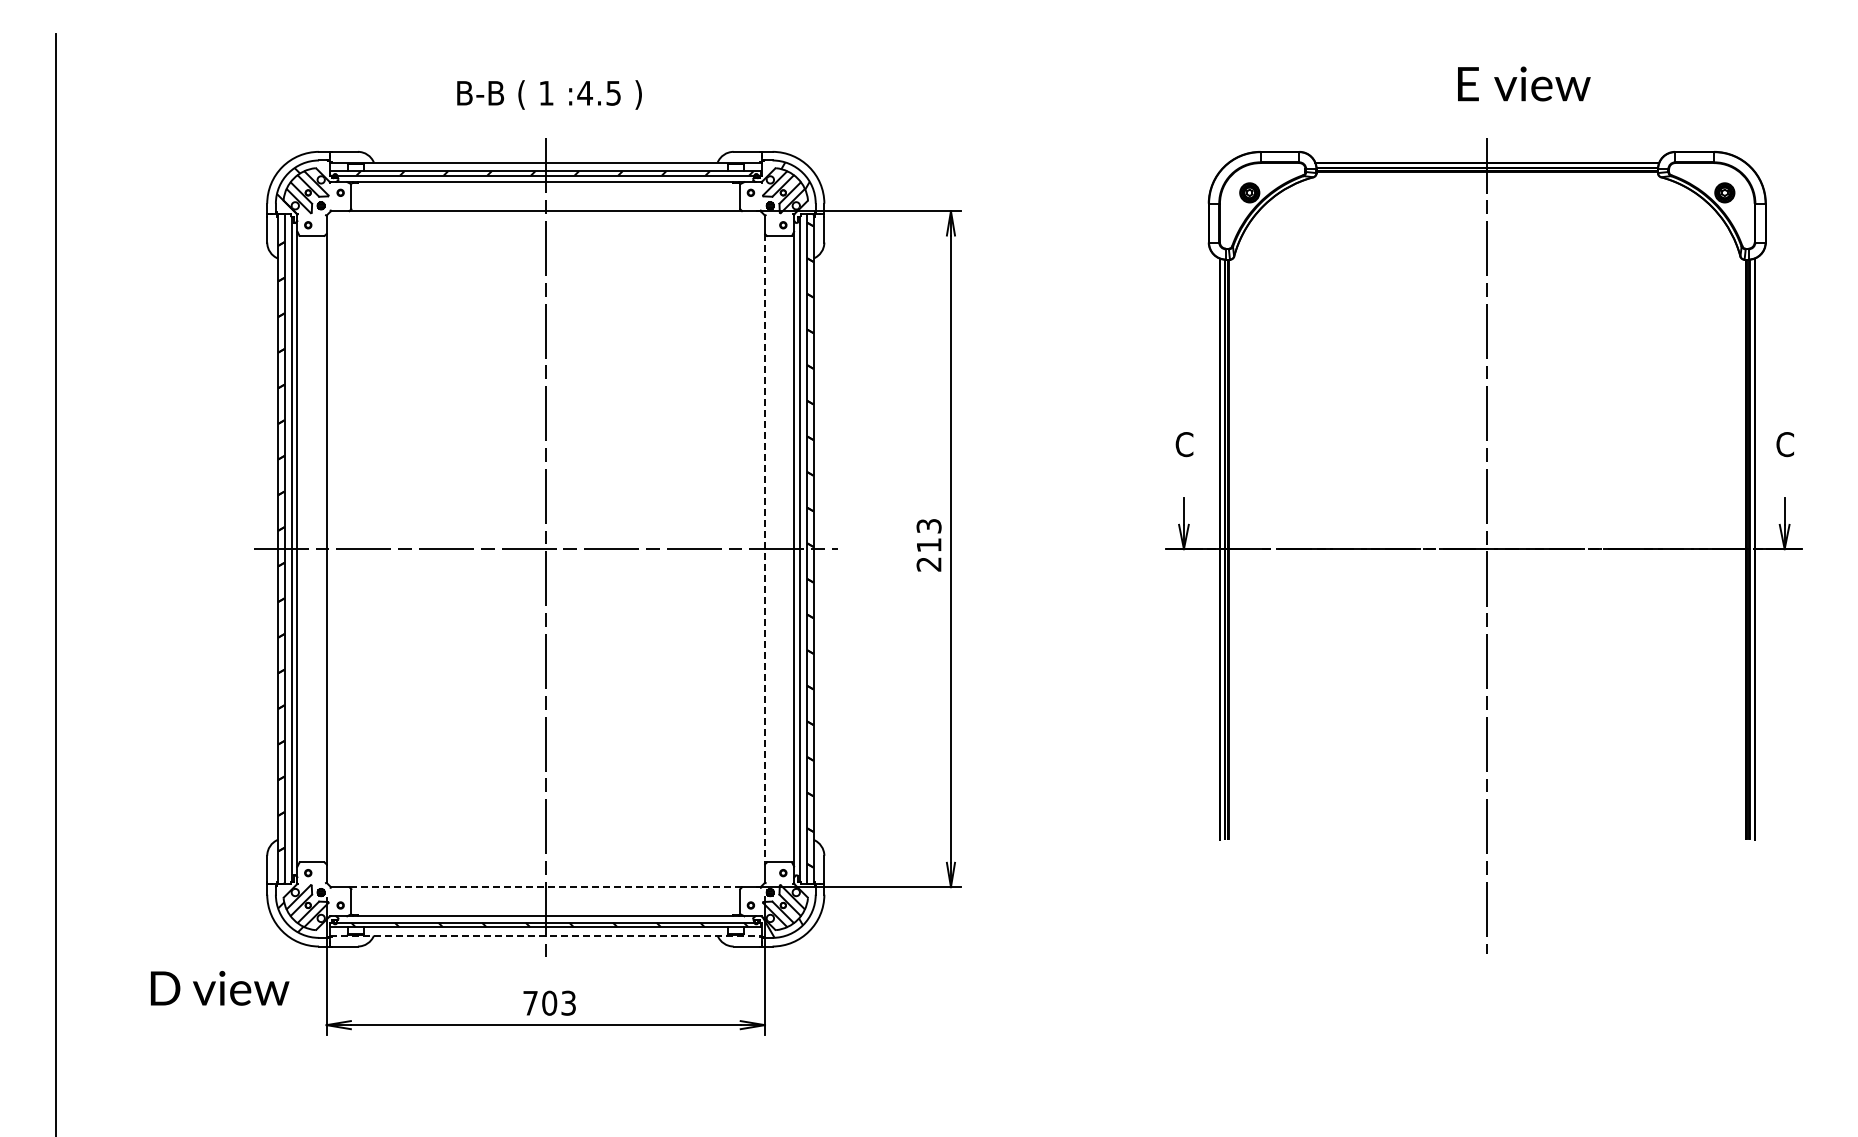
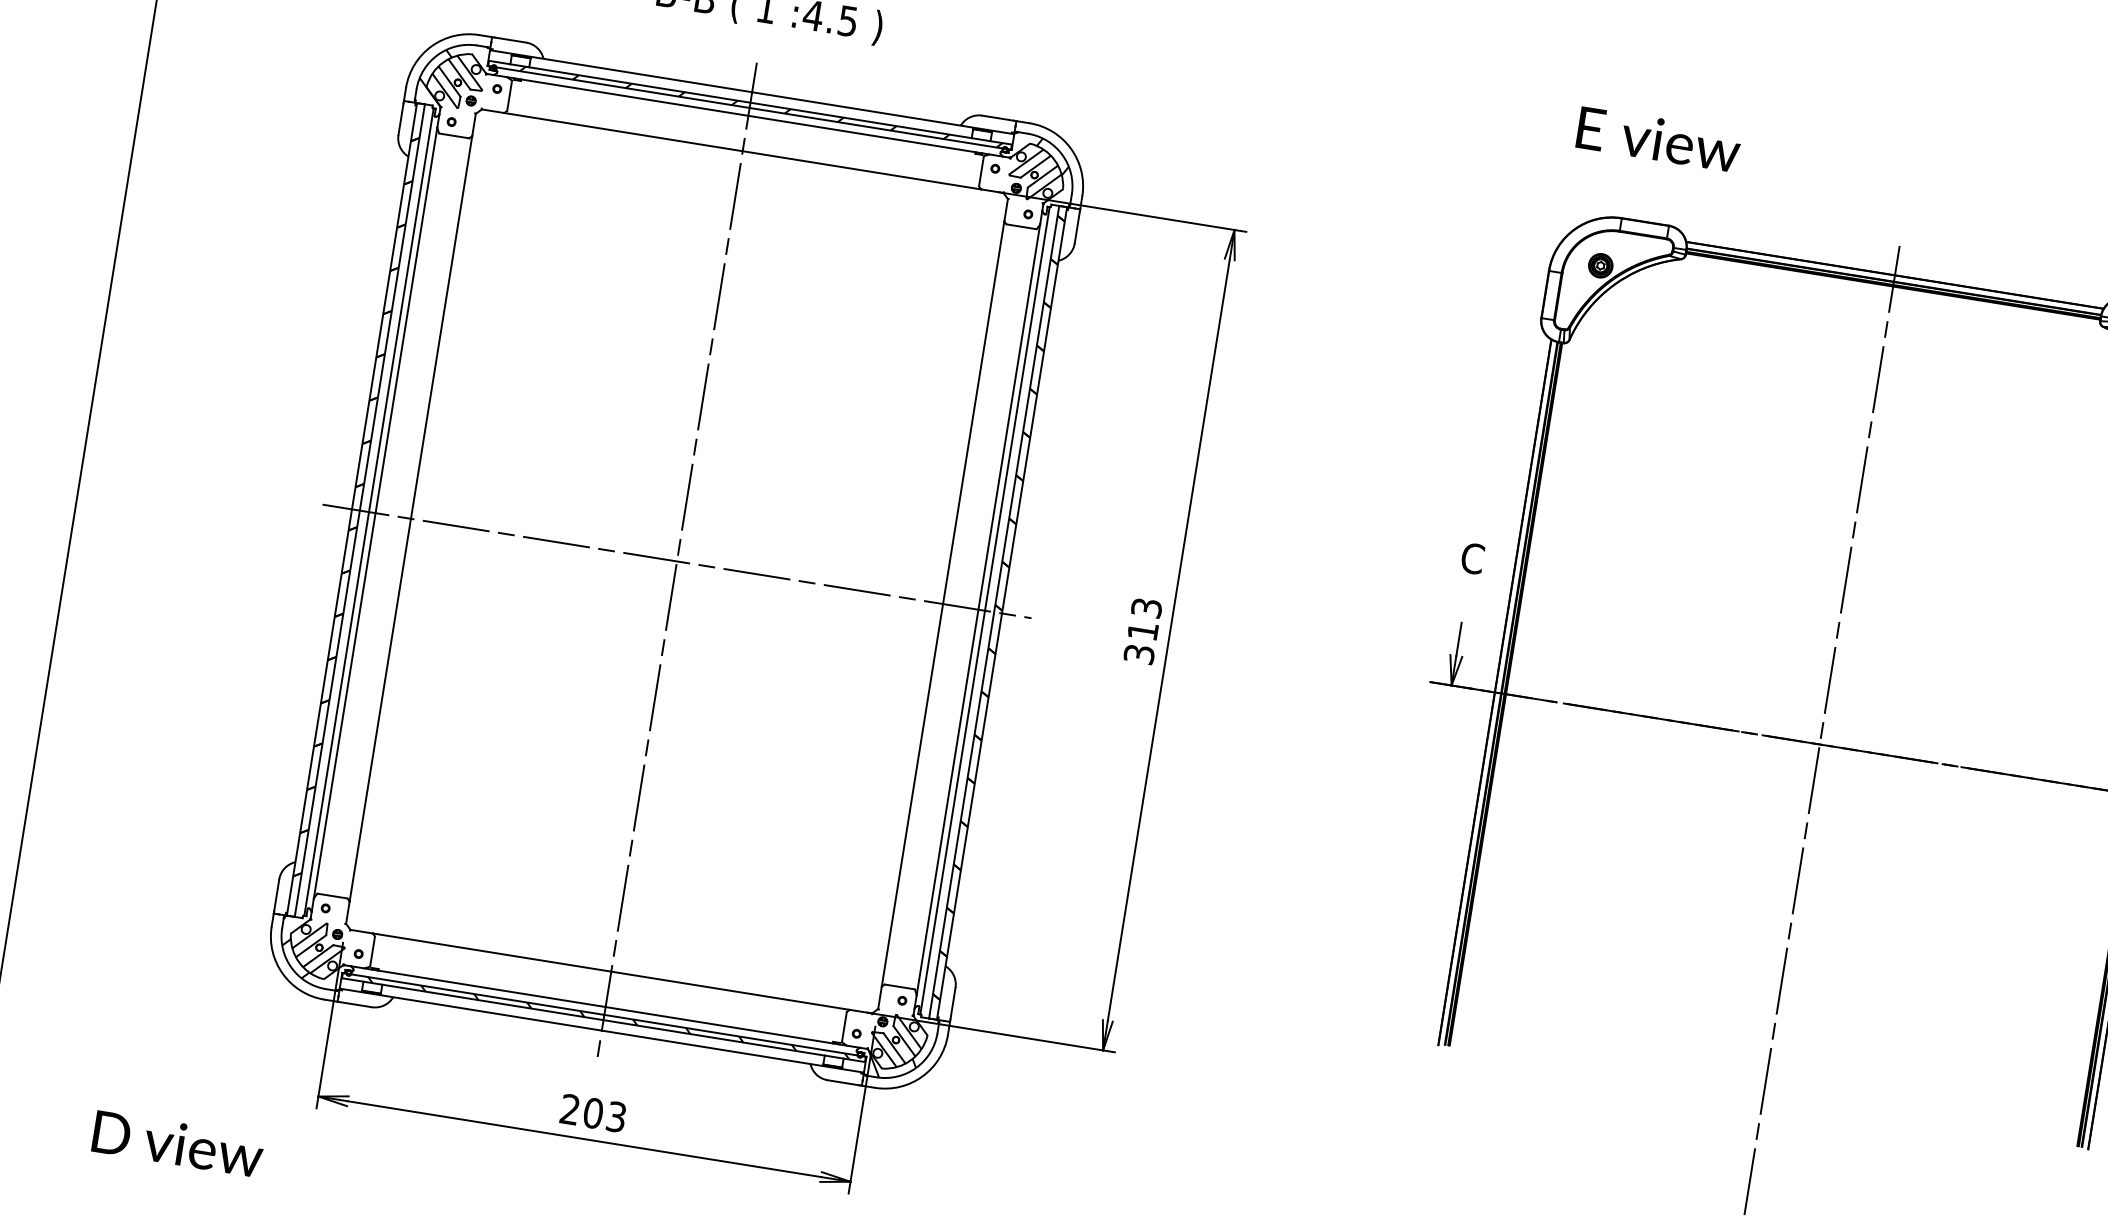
text: (1524, 83) -> (1659, 139), moved
line: (764, 549) -> (942, 604), dashed -> solid
text: (929, 564) -> (1139, 654), 213 -> 313
line: (545, 887) -> (610, 972), dashed -> solid
line: (545, 935) -> (601, 1030), dashed -> solid
text: (220, 988) -> (178, 1144), moved
text: (530, 1002) -> (570, 1108), 703 -> 203

